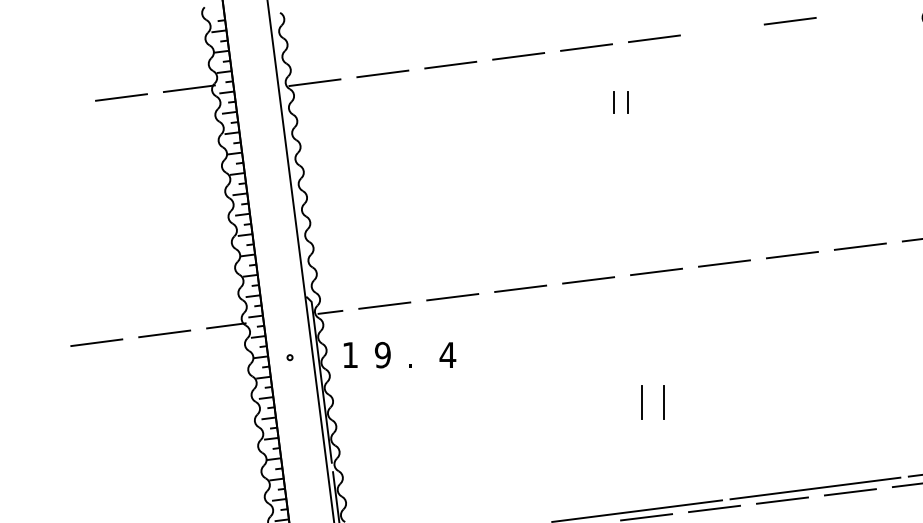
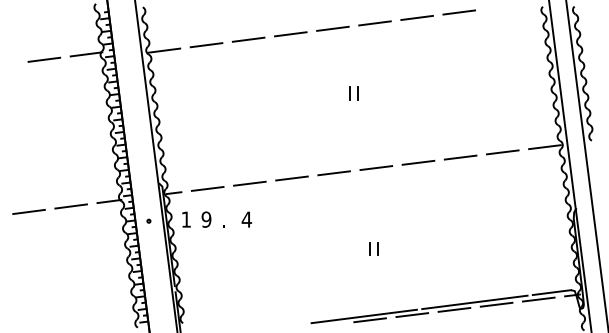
line: (721, 29) -> (416, 17), added
part: (619, 101) -> (353, 93), moved
part: (651, 401) -> (373, 248), size x0.62

